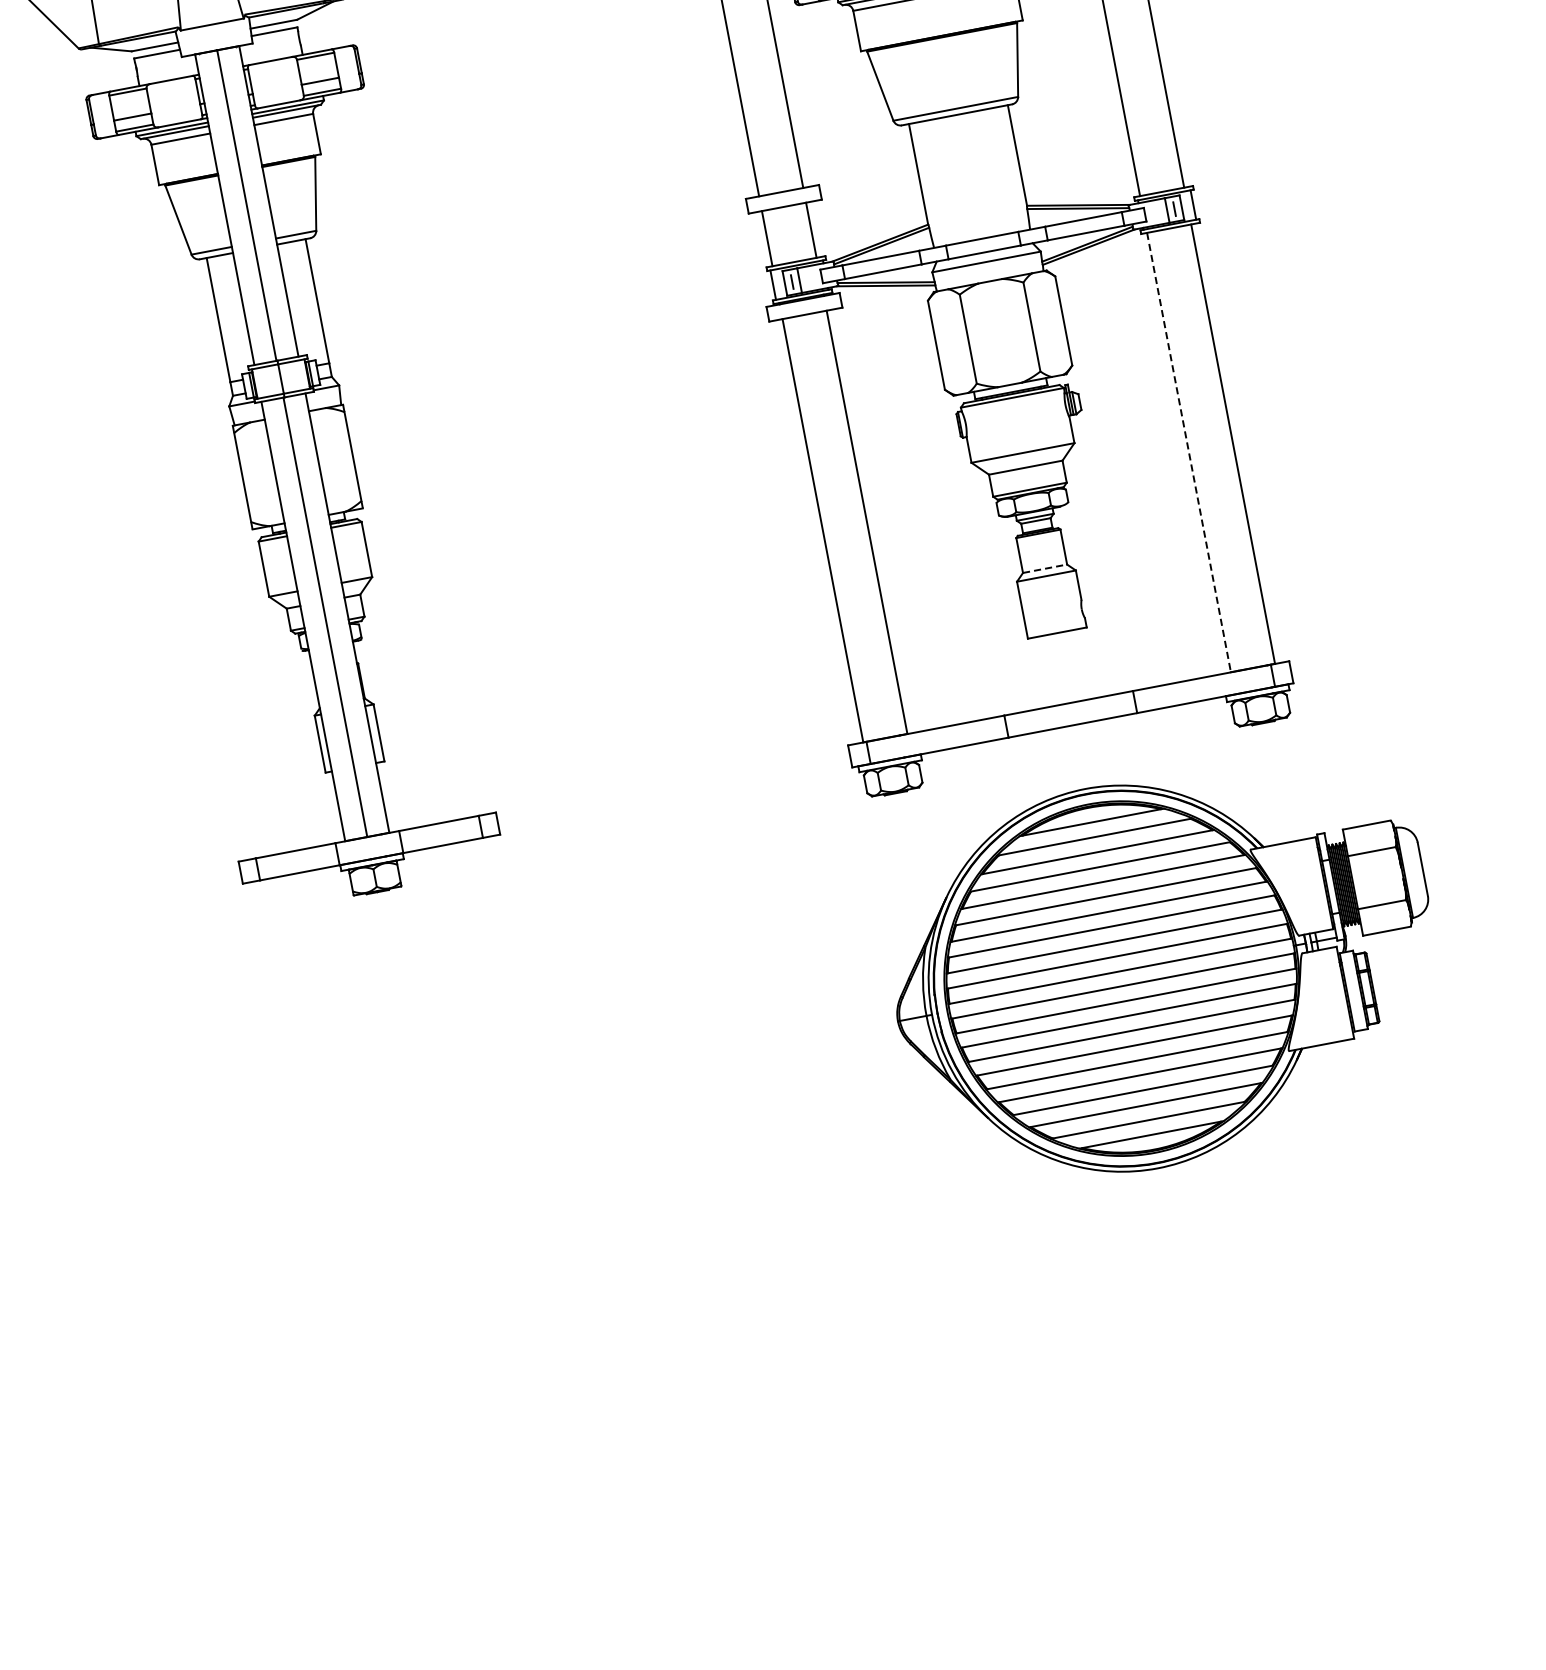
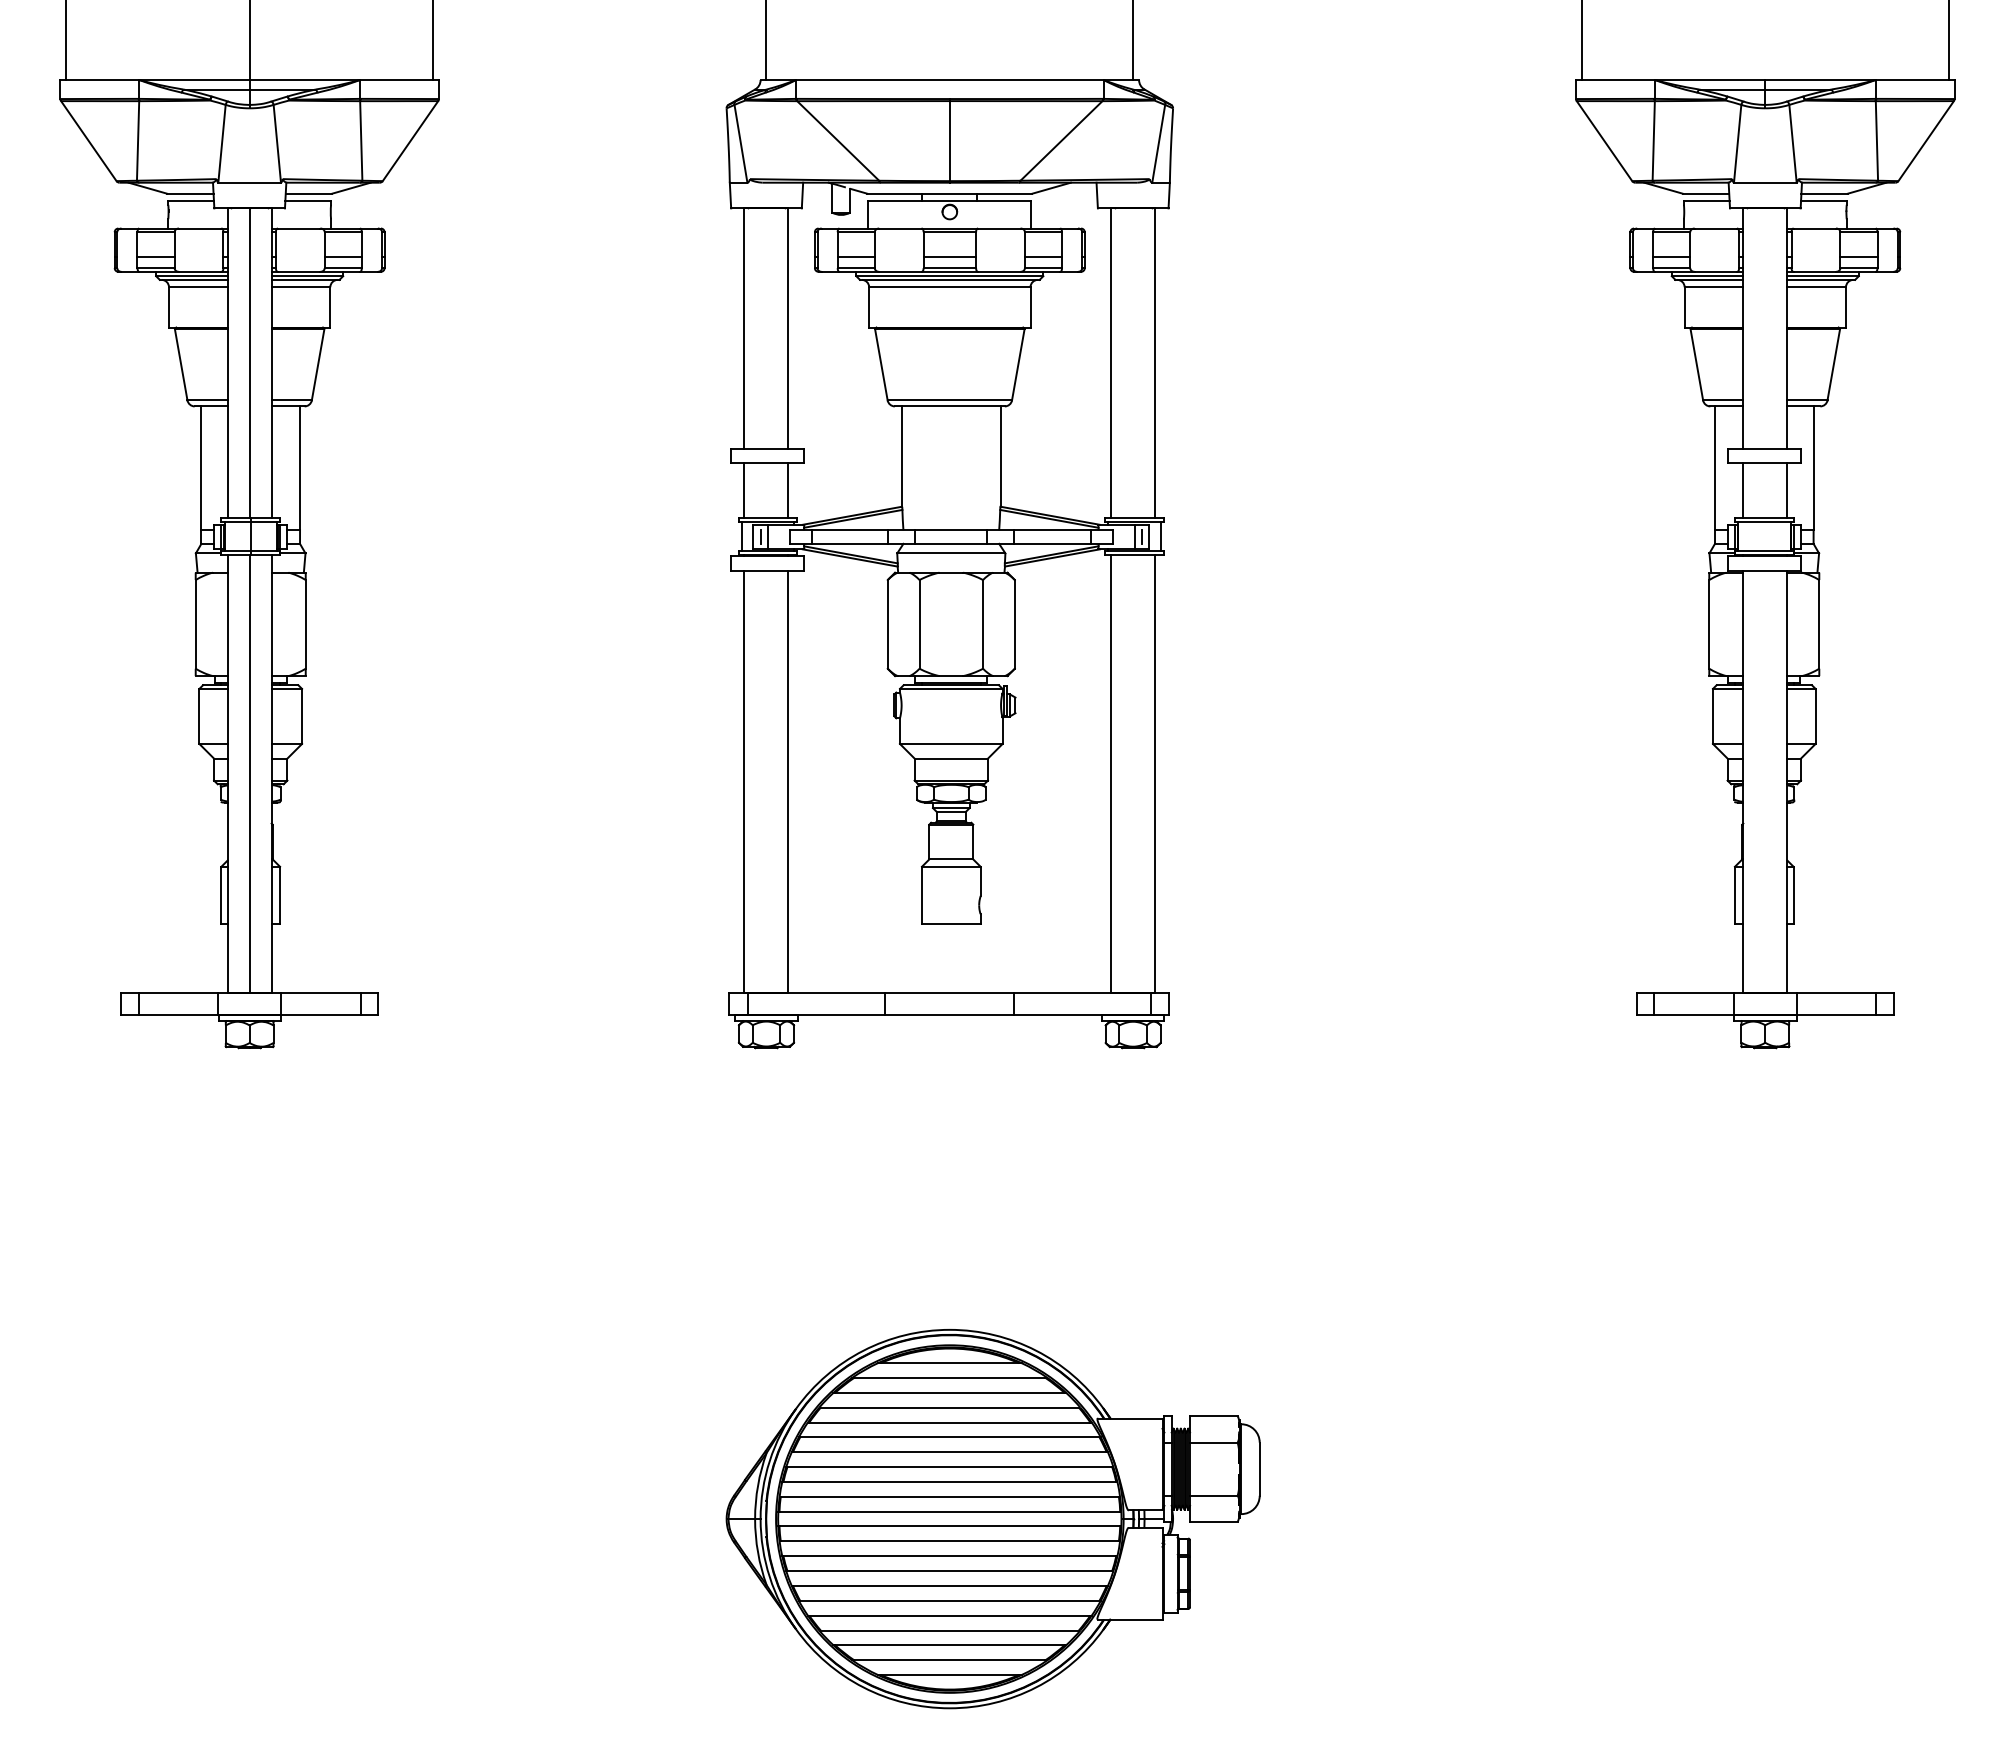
line: (1189, 452) -> (1111, 774), dashed -> solid
line: (1045, 568) -> (951, 859), dashed -> solid
part: (1164, 970) -> (992, 1519), moved

